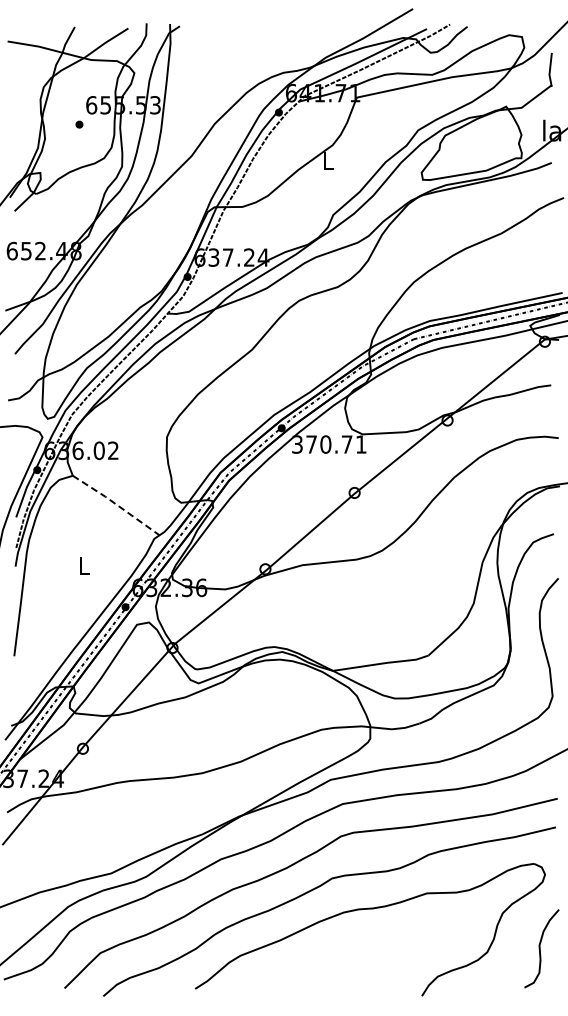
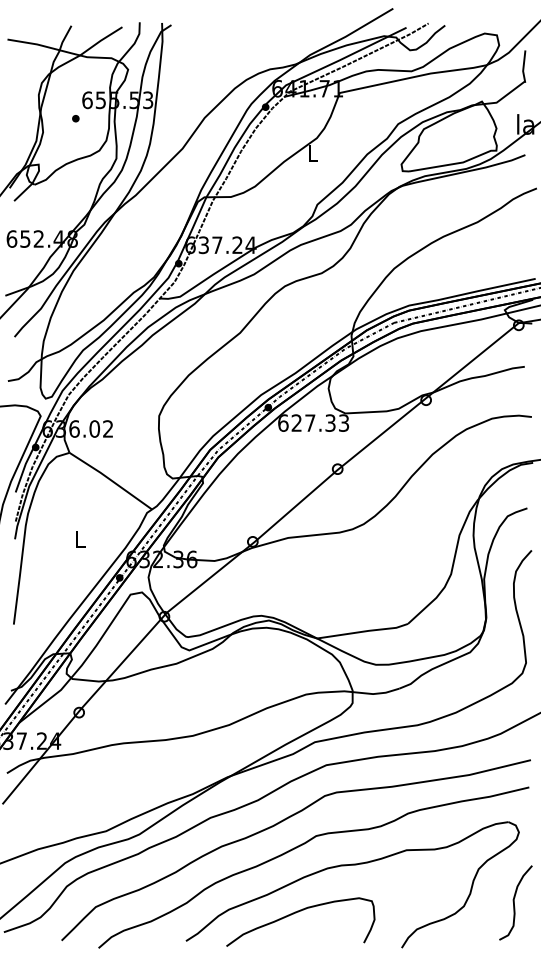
text: (329, 444) -> (313, 423), 370.71 -> 627.33
line: (116, 504) -> (111, 480), dashed -> solid
curve: (311, 959) -> (296, 913), added

